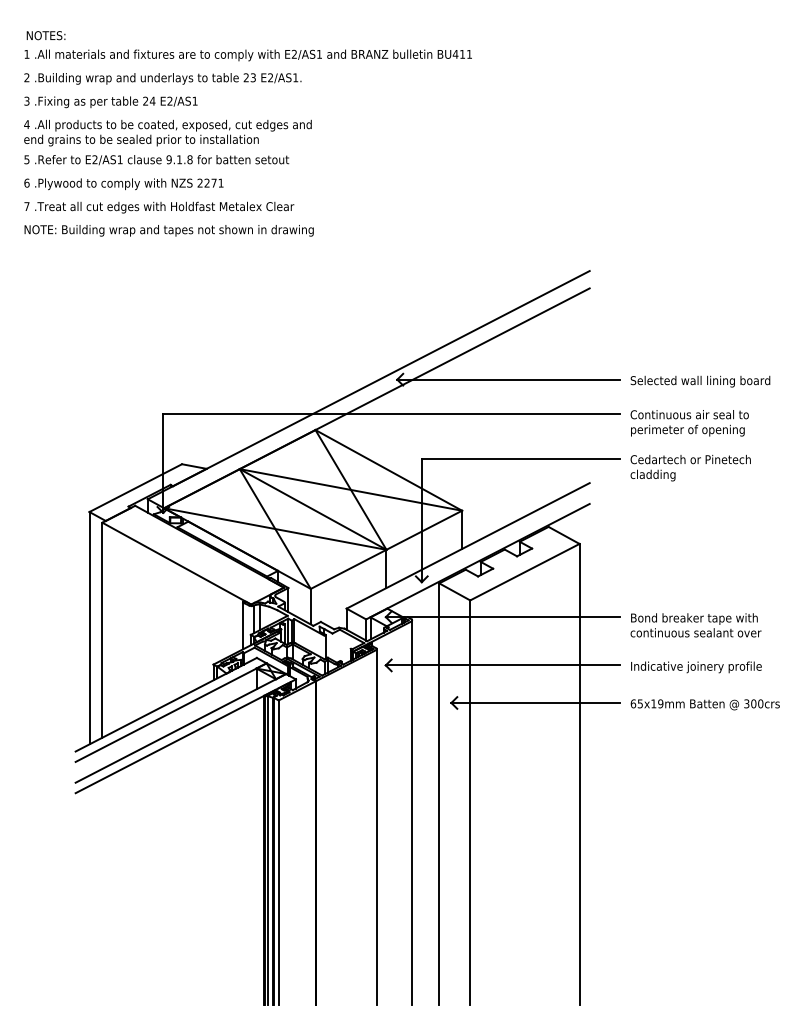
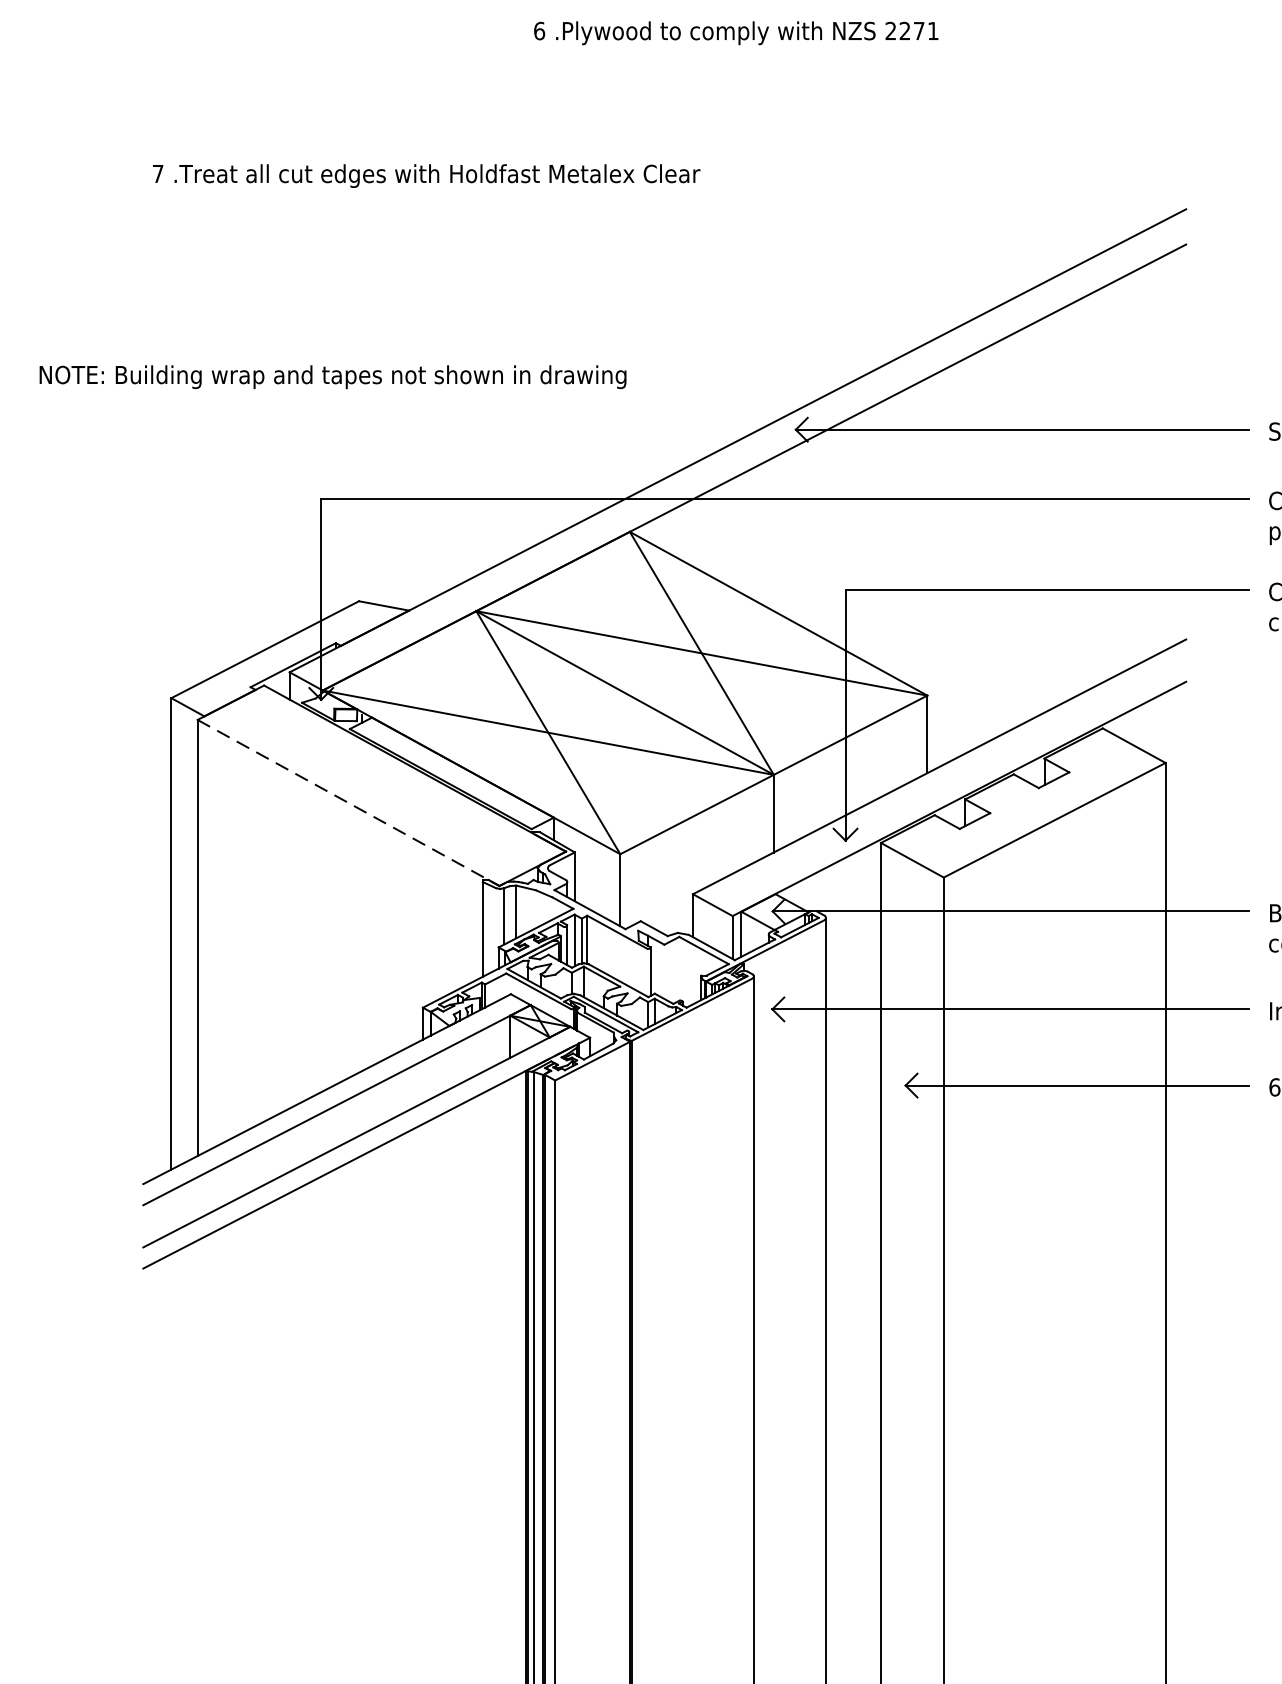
text: (123, 184) -> (735, 33), moved
text: (159, 207) -> (426, 175), moved
text: (168, 230) -> (331, 376), moved
line: (176, 563) -> (347, 802), solid -> dashed

